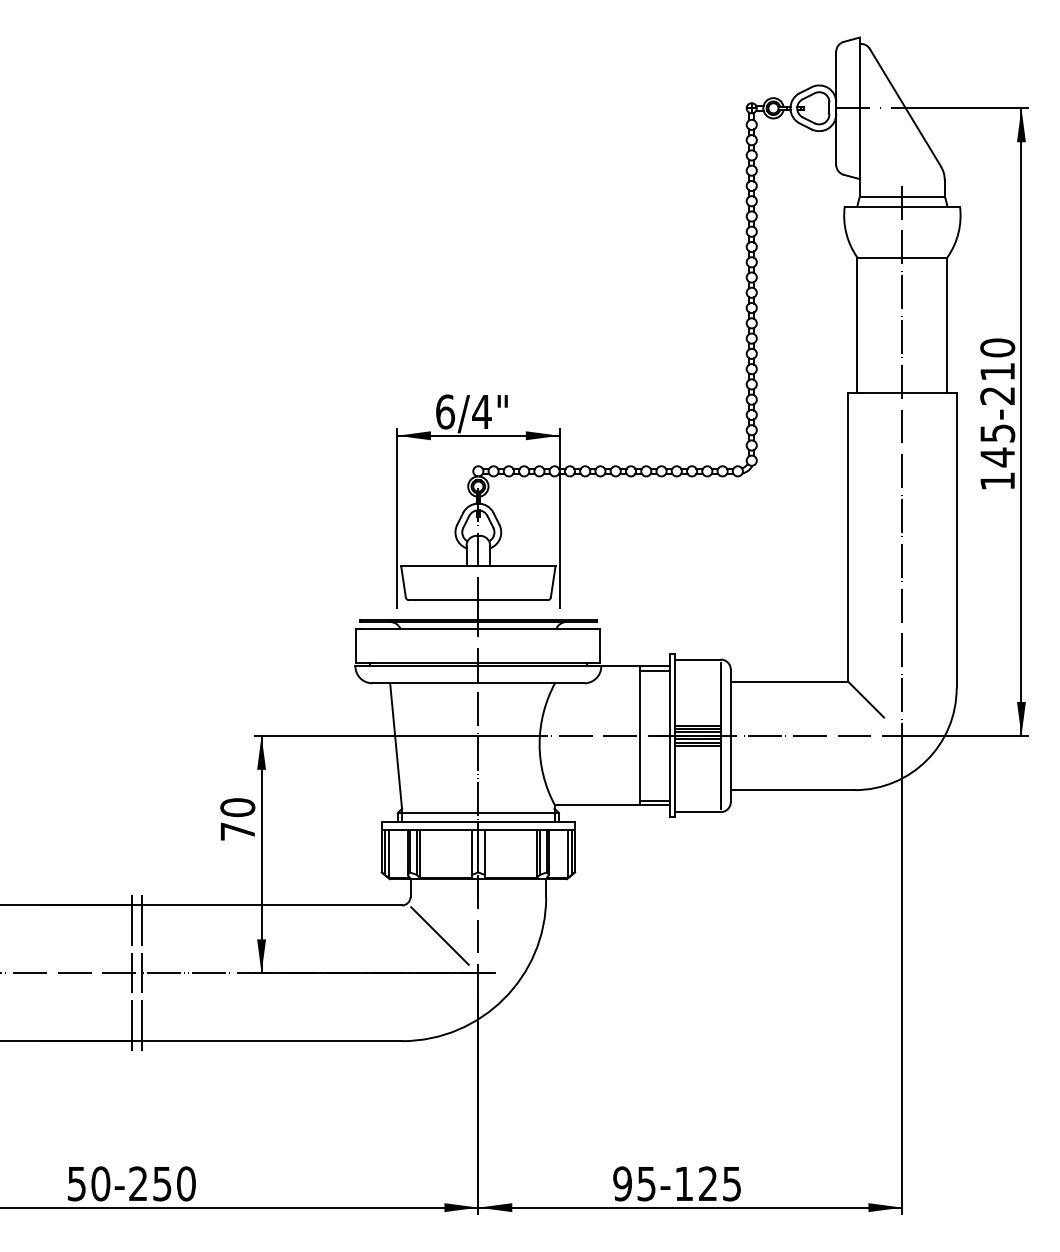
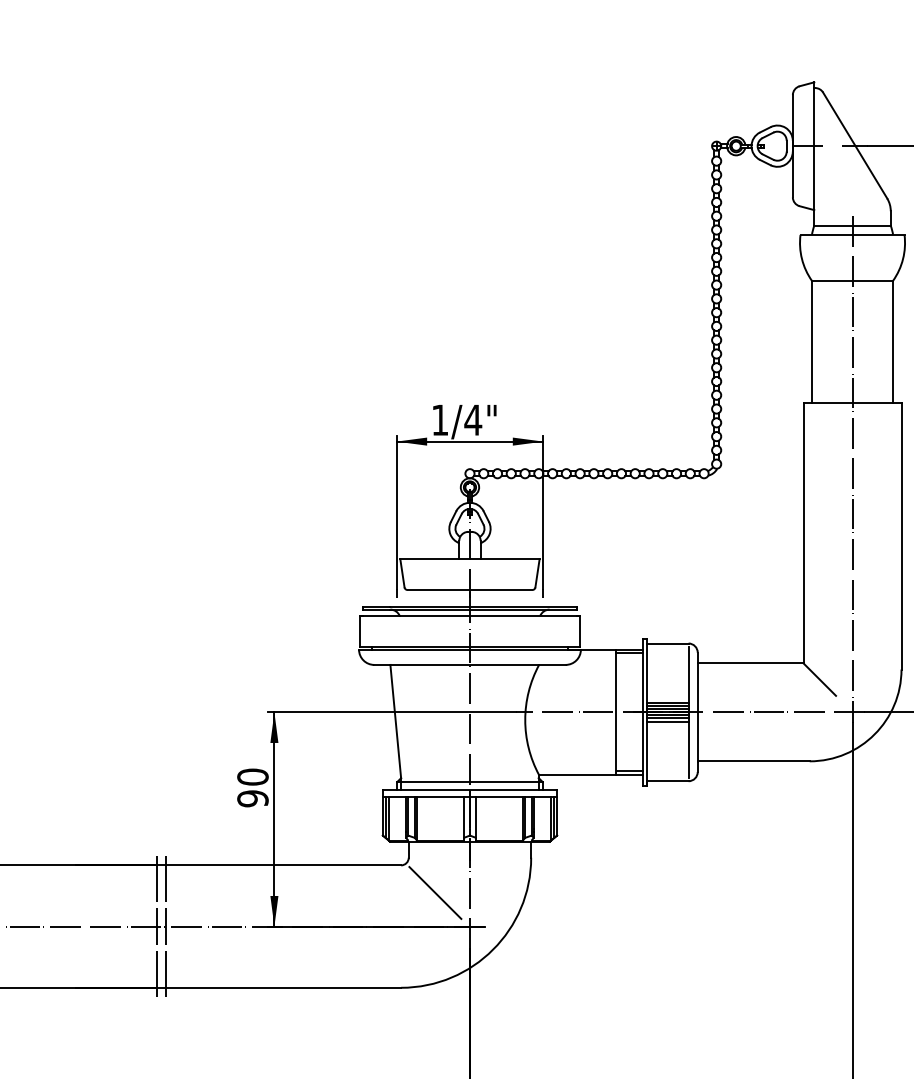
text: (445, 411) -> (440, 419), 6/4" -> 1/4"
text: (237, 831) -> (252, 798), 70 -> 90

